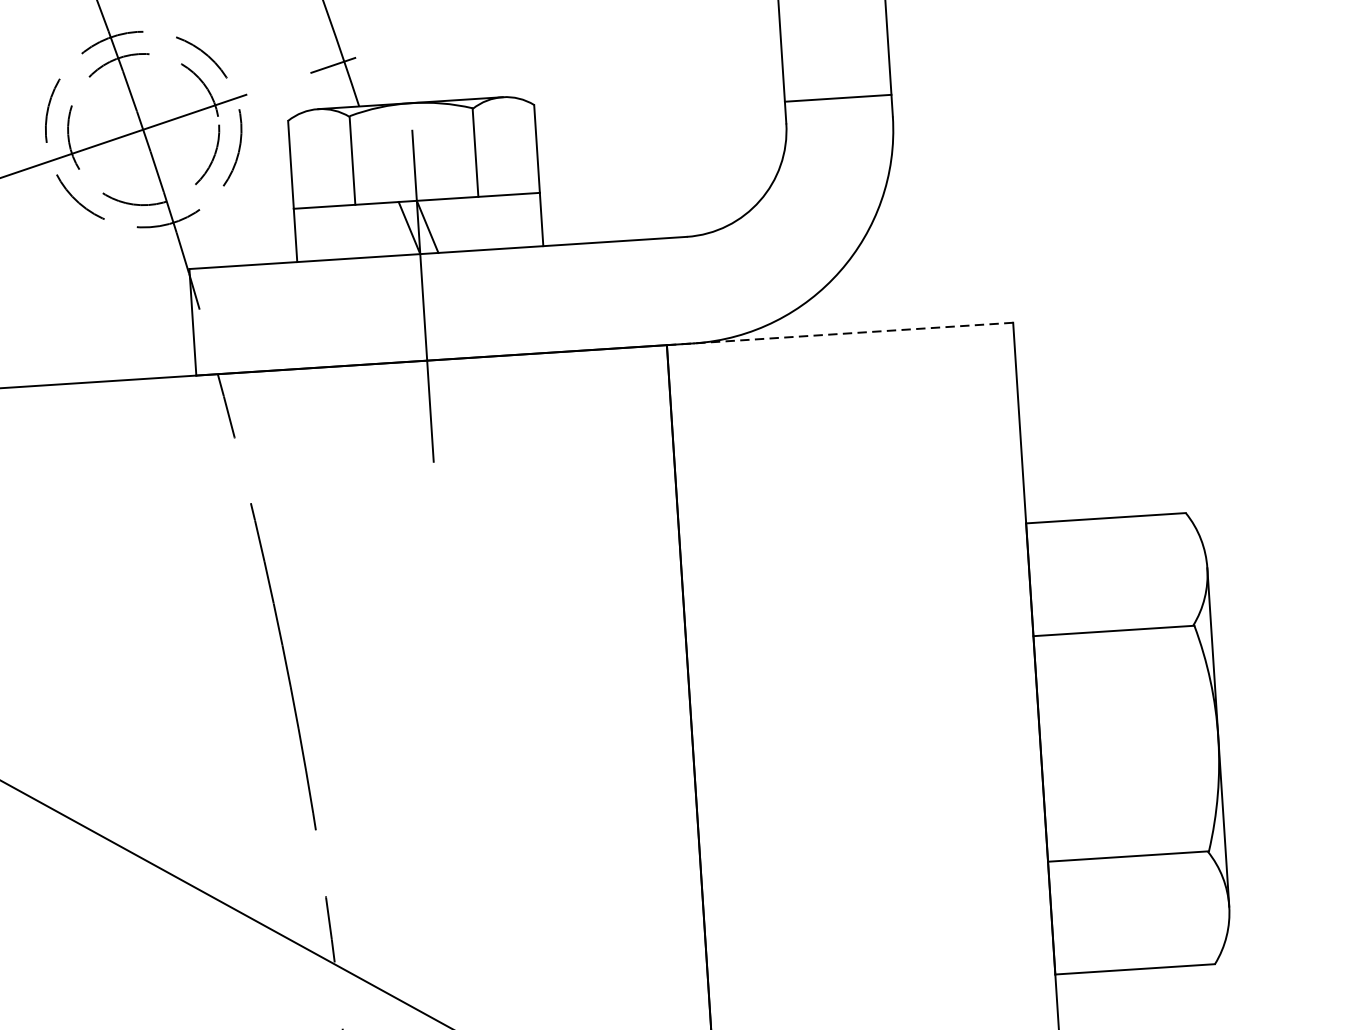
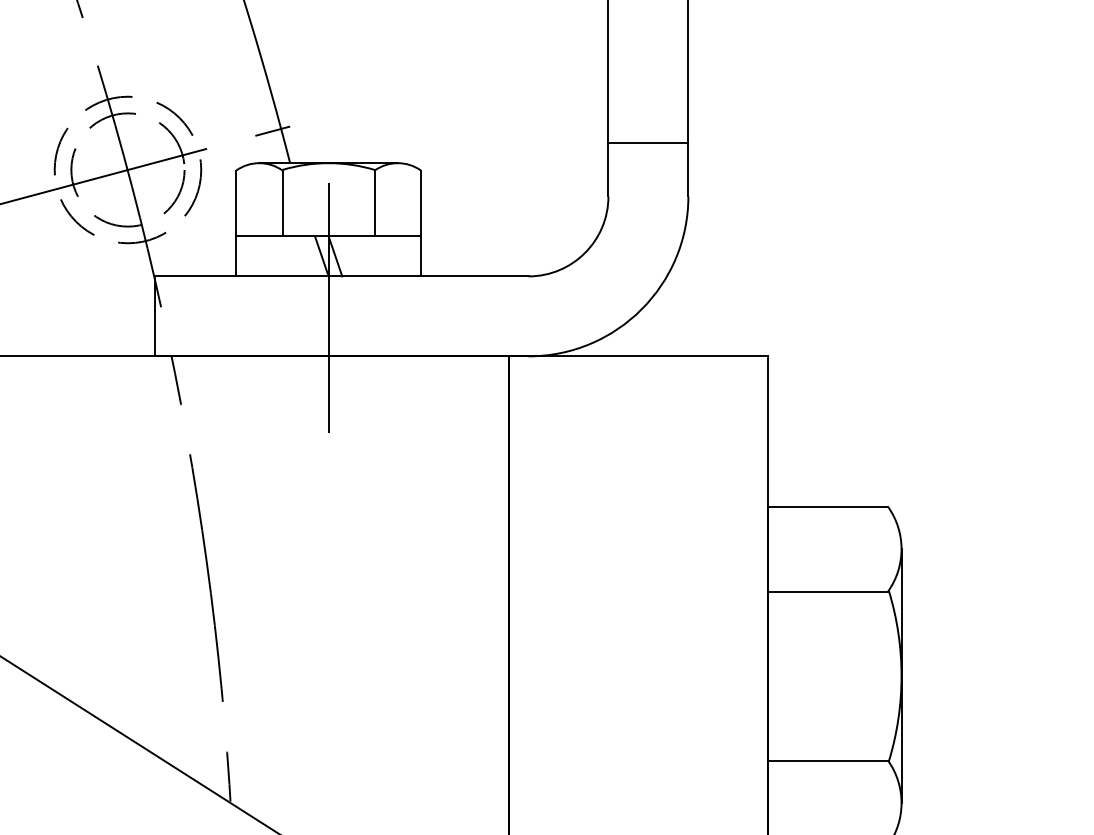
line: (838, 98) -> (648, 143), moved
line: (840, 334) -> (638, 356), dashed -> solid

